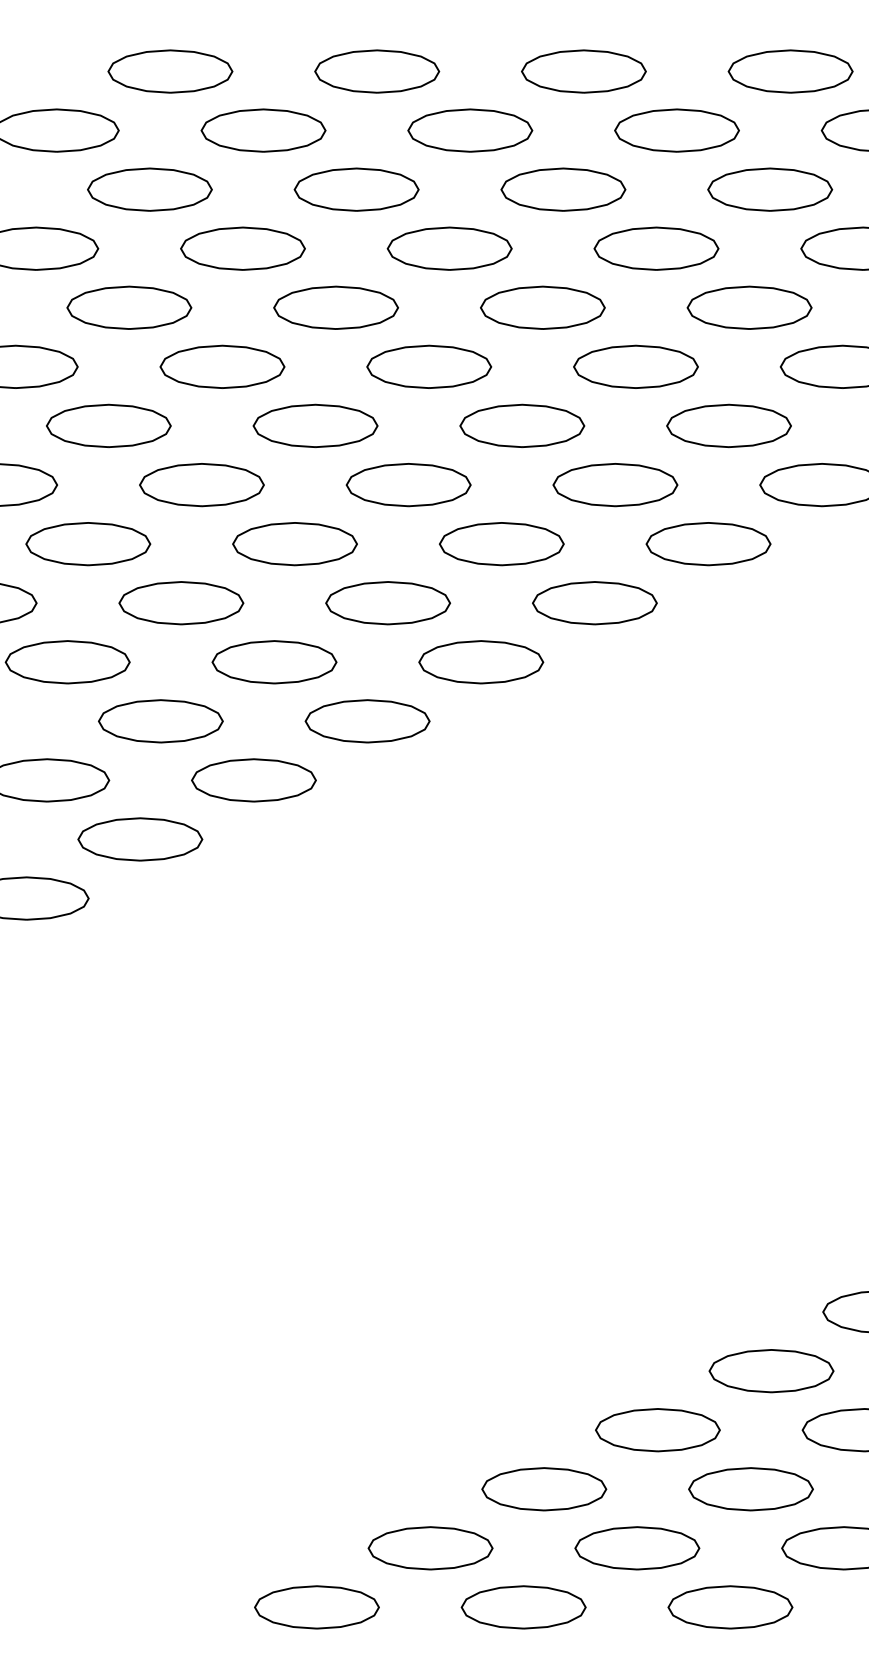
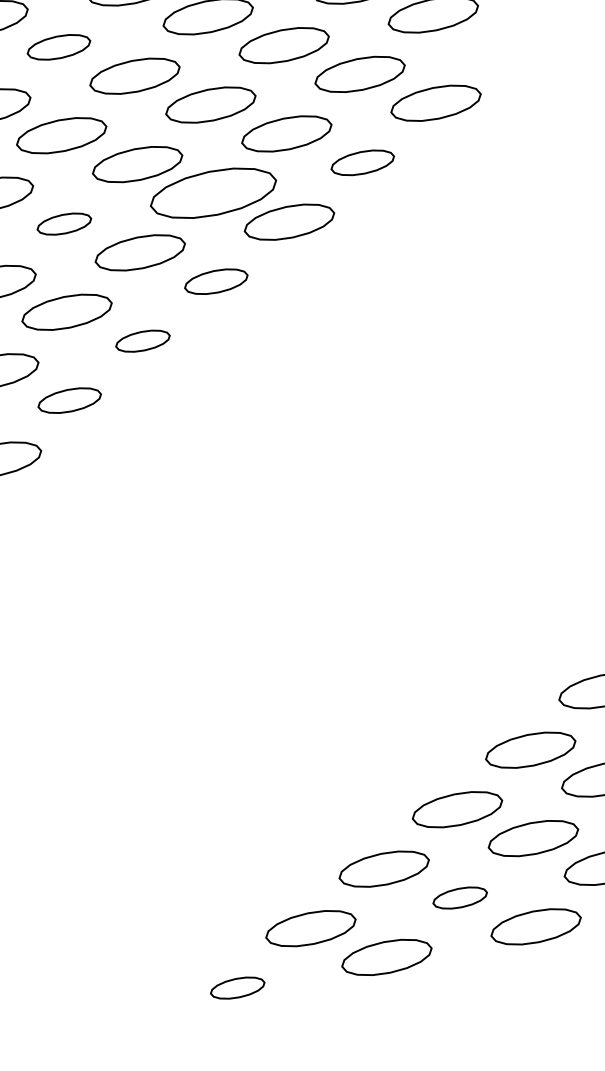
part: (335, 307) -> (58, 47), size x0.7
part: (294, 544) -> (64, 224), size x0.6
part: (501, 544) -> (213, 193), size x1.4
part: (708, 544) -> (362, 163), size x0.7
part: (481, 662) -> (216, 281), size x0.7
part: (367, 721) -> (142, 341), size x0.6
part: (253, 780) -> (69, 400), size x0.7
part: (637, 1548) -> (460, 898), size x0.6
part: (316, 1607) -> (237, 988), size x0.6

